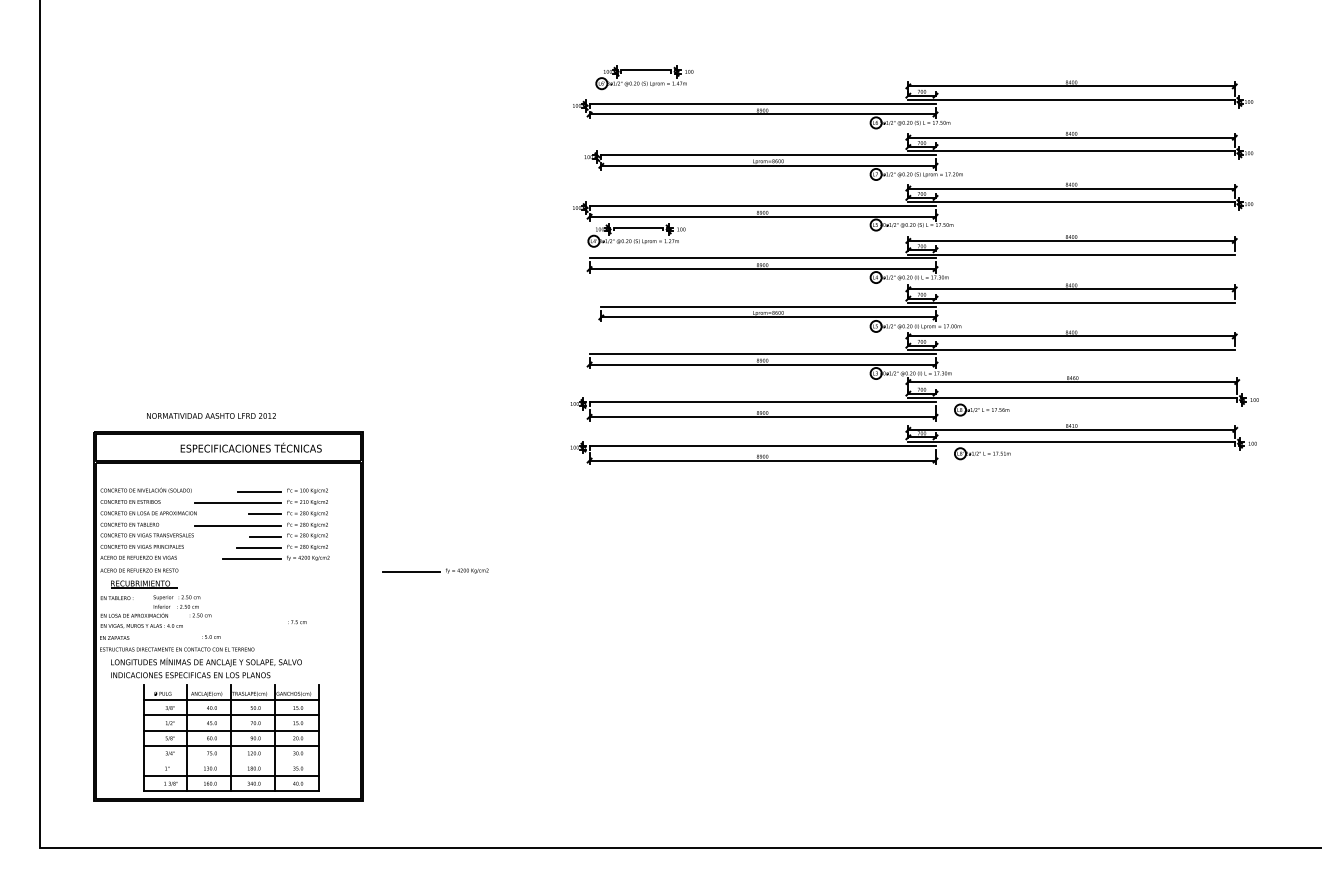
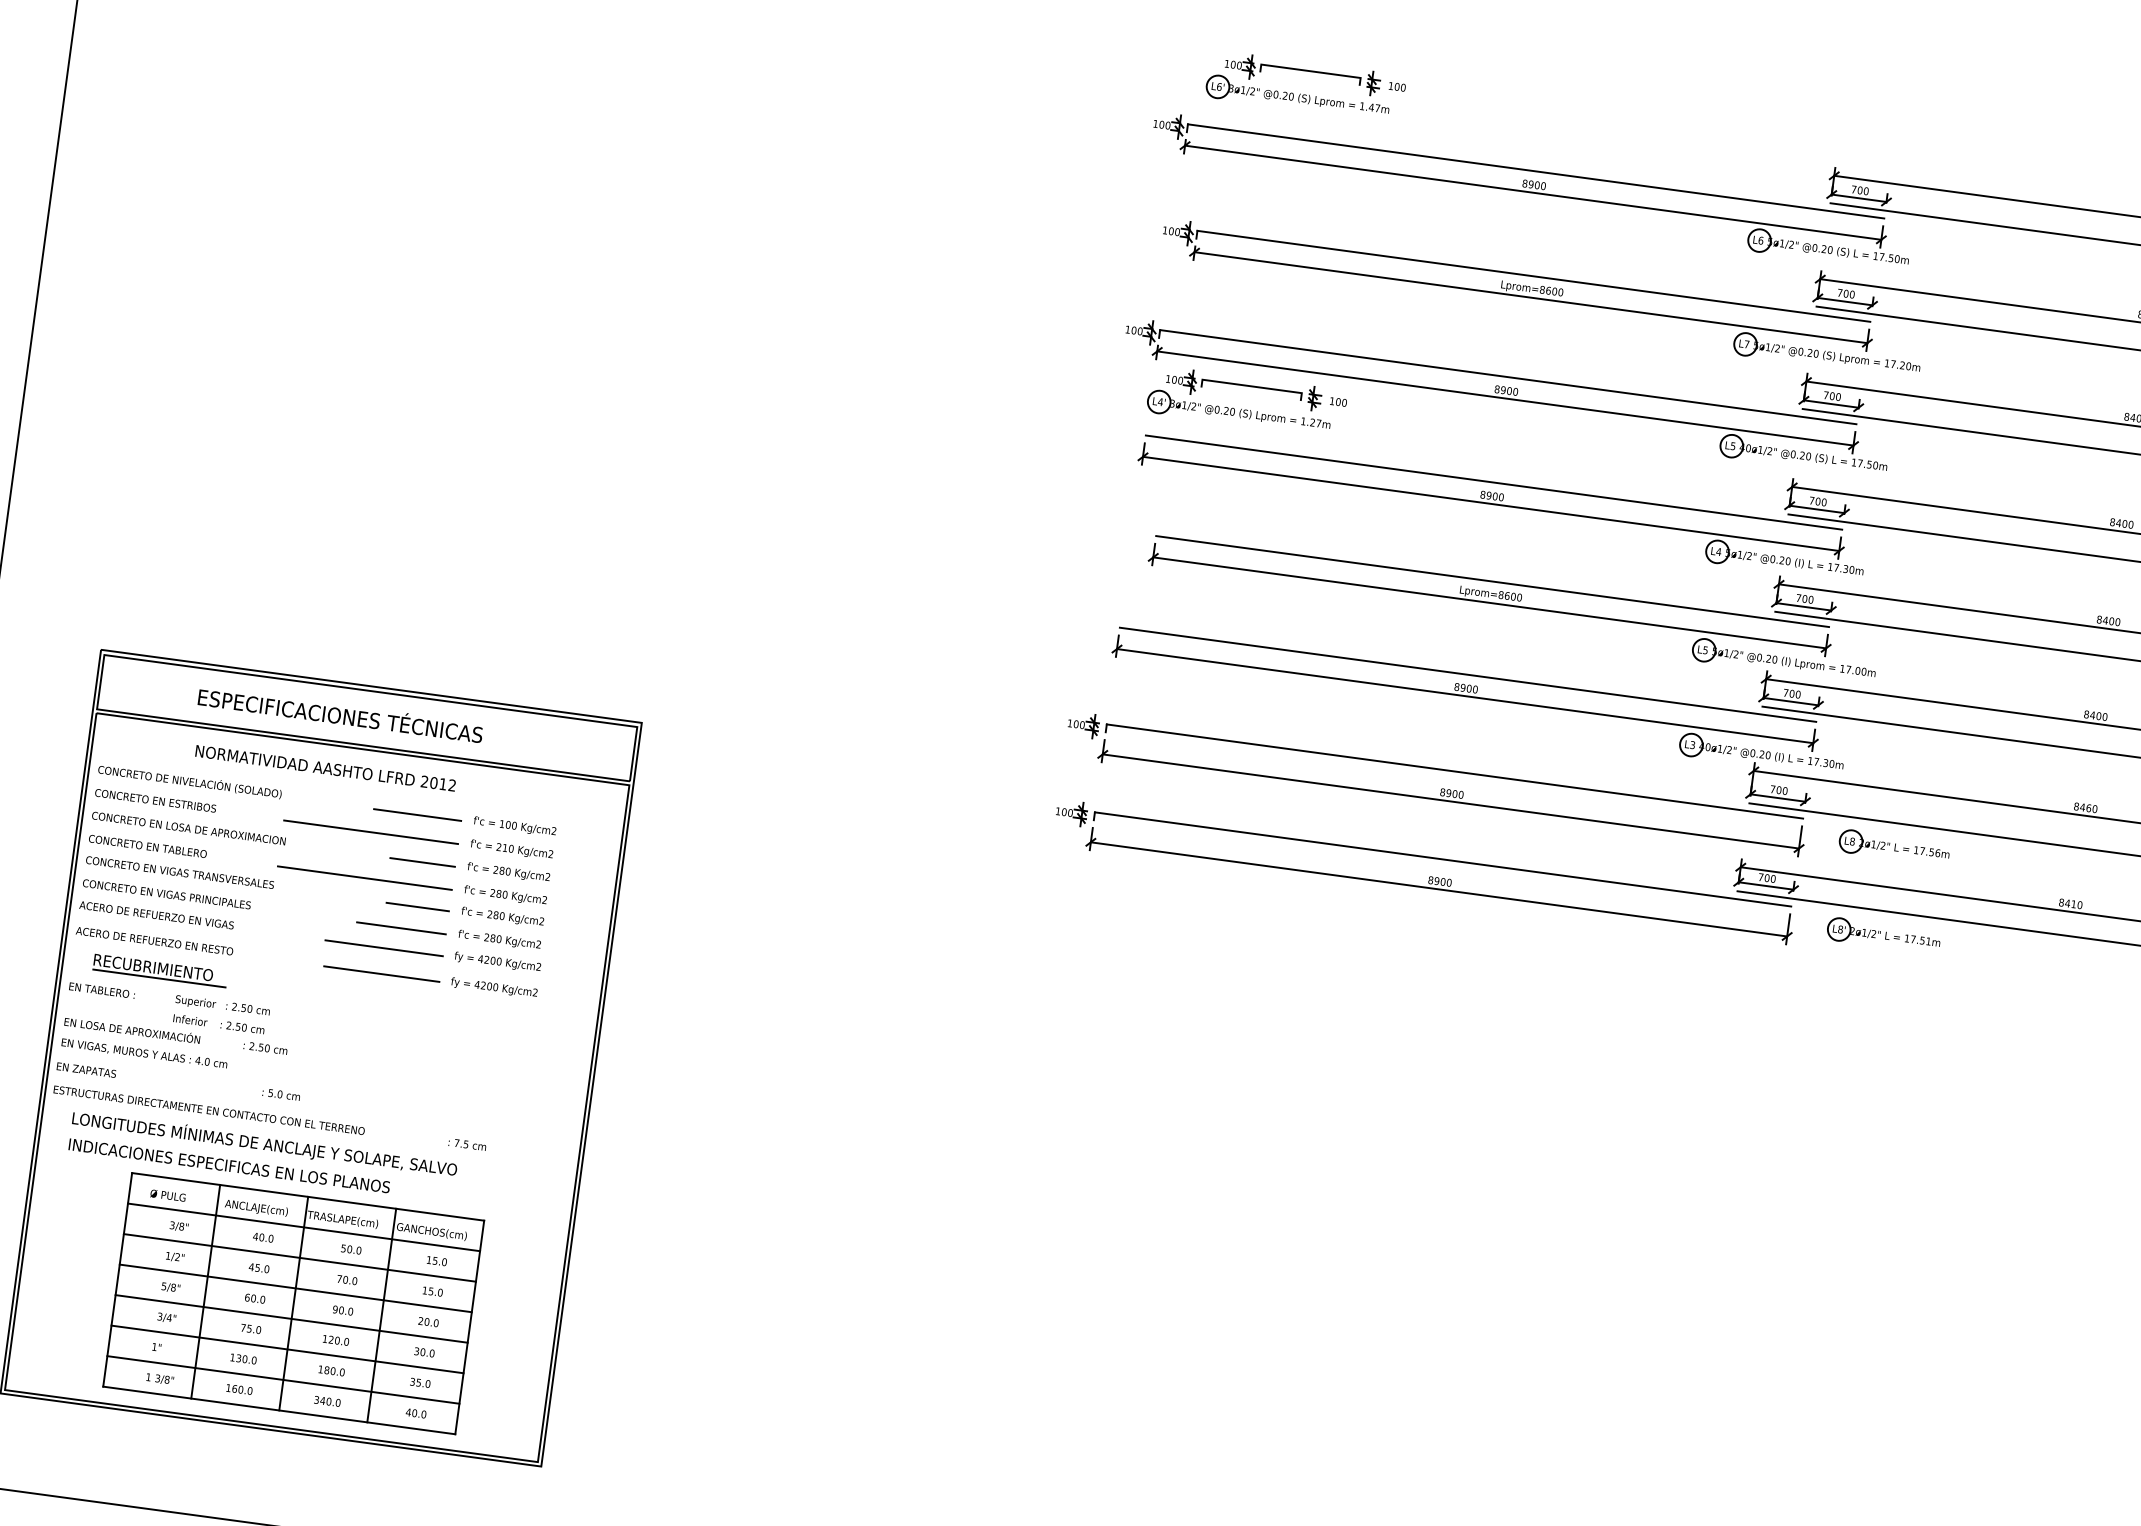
text: (211, 415) -> (325, 767), moved
text: (250, 447) -> (339, 713), moved
part: (435, 570) -> (430, 978), moved
text: (297, 622) -> (467, 1145), moved
line: (230, 685) -> (306, 1197), added
line: (230, 760) -> (286, 1348), added

